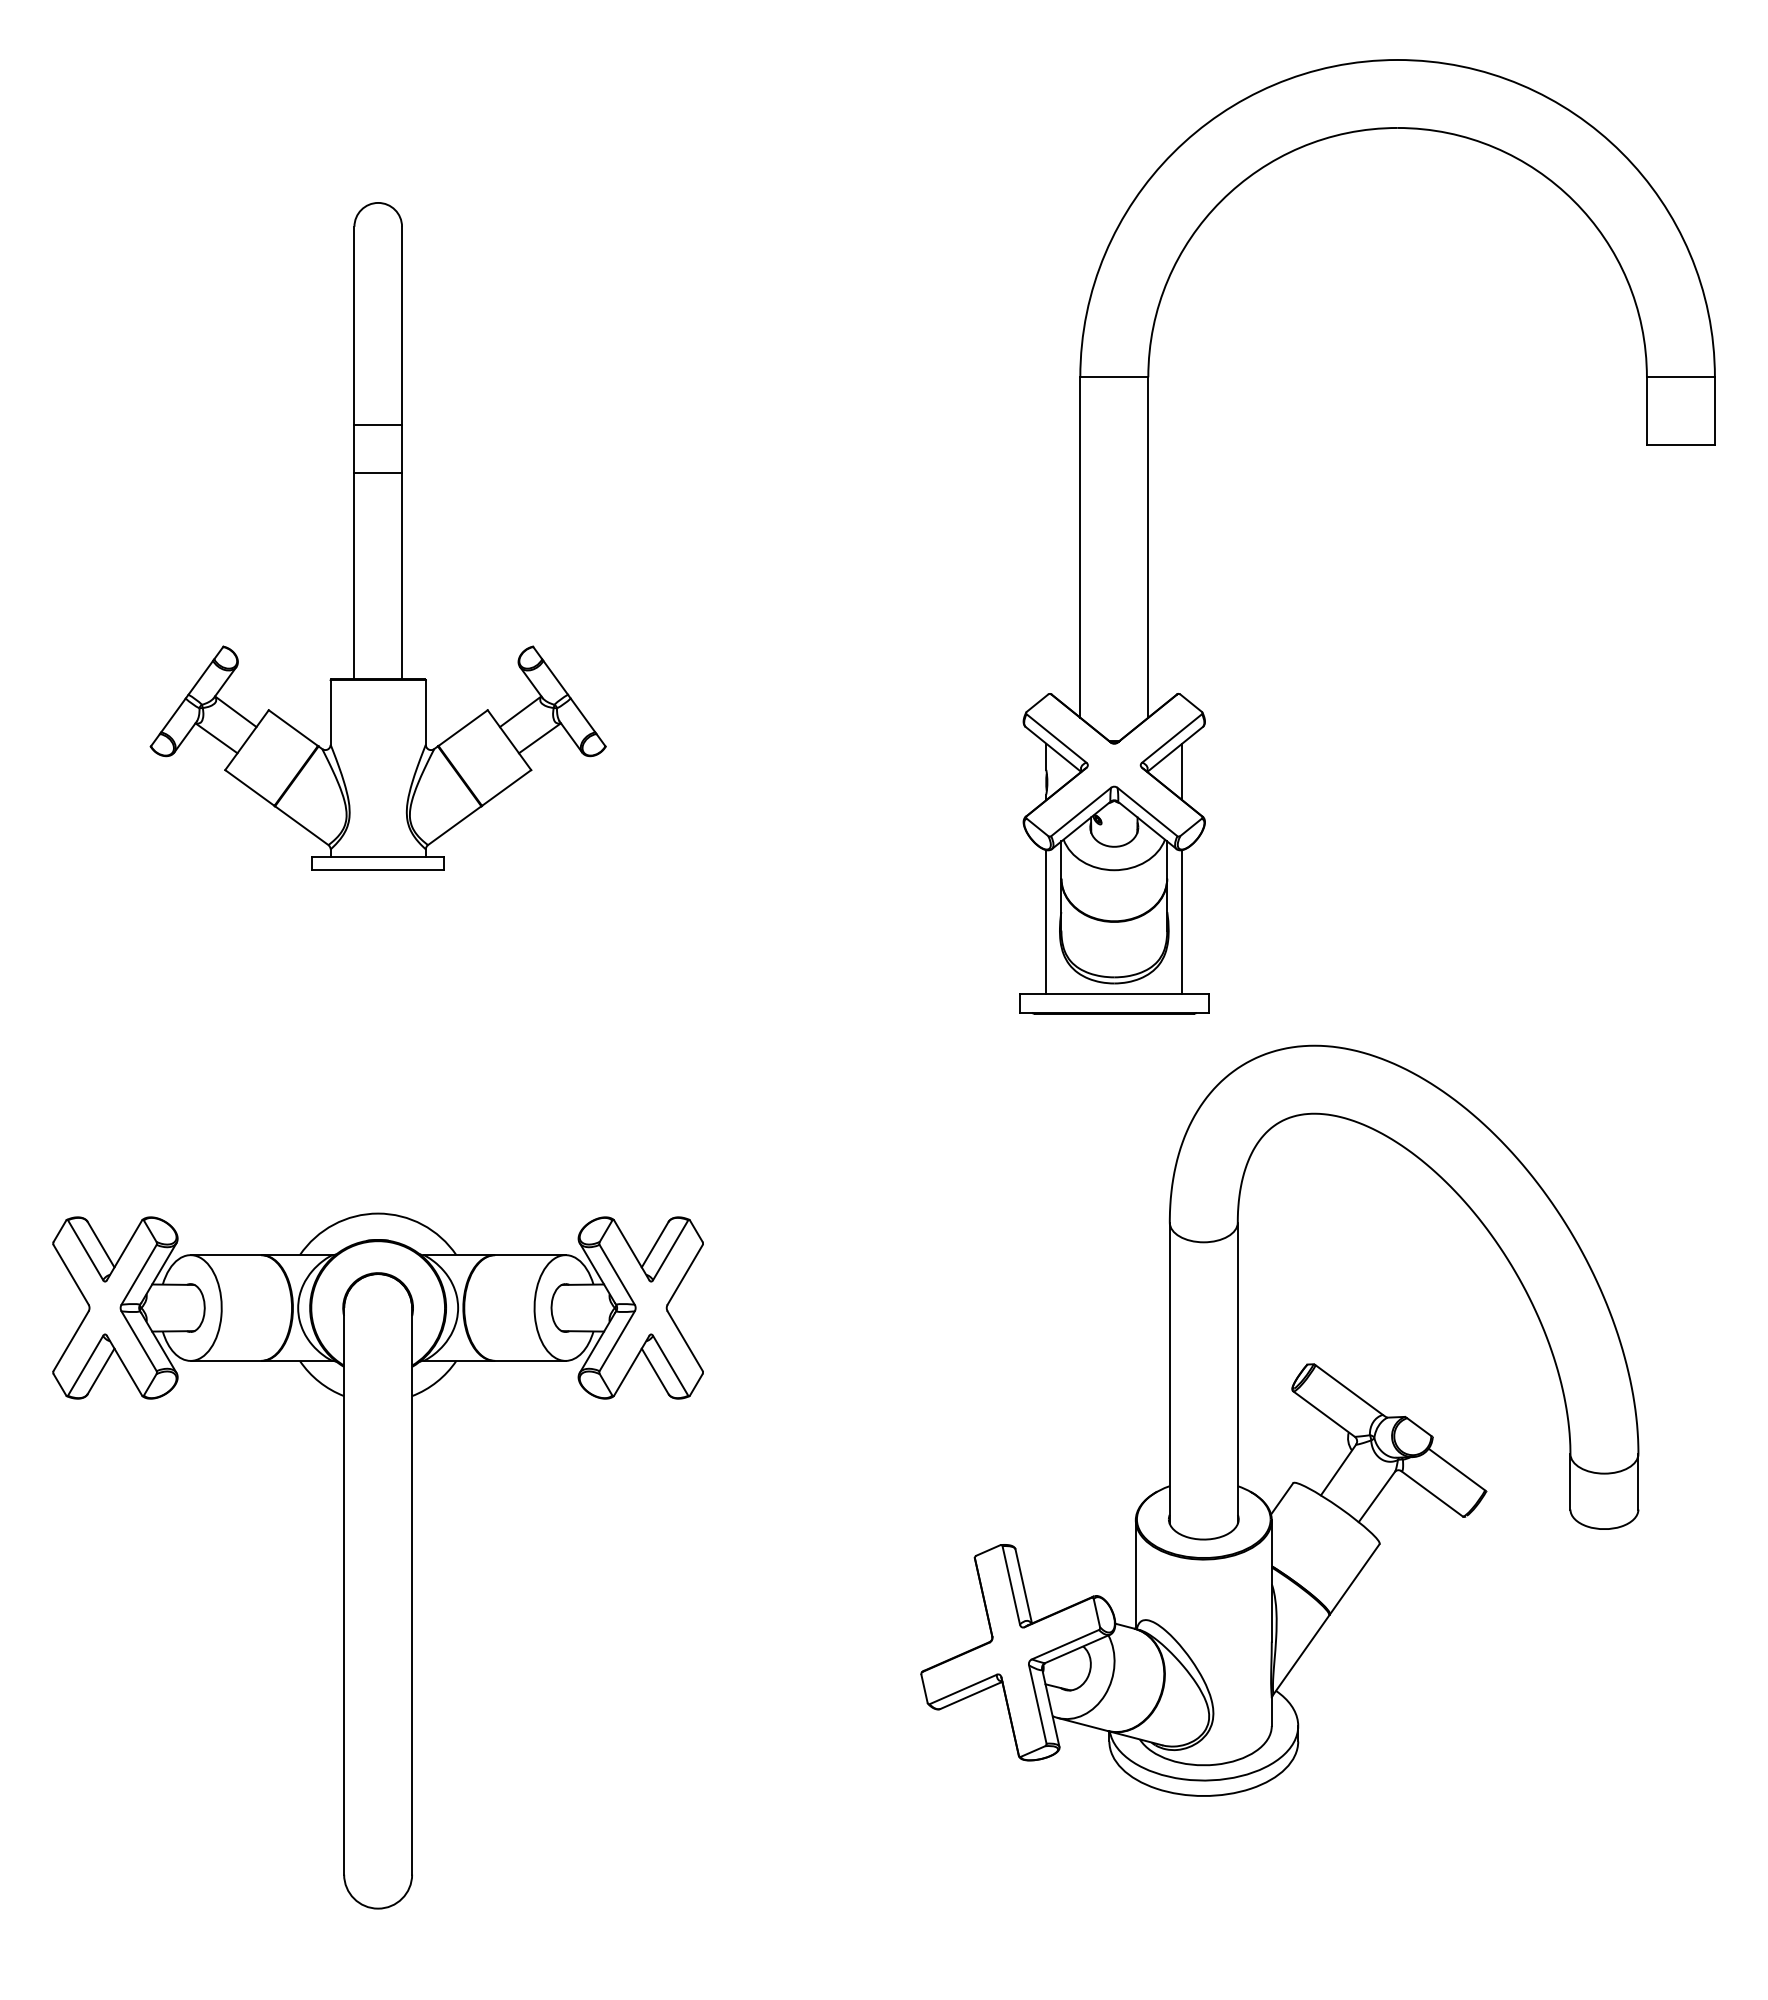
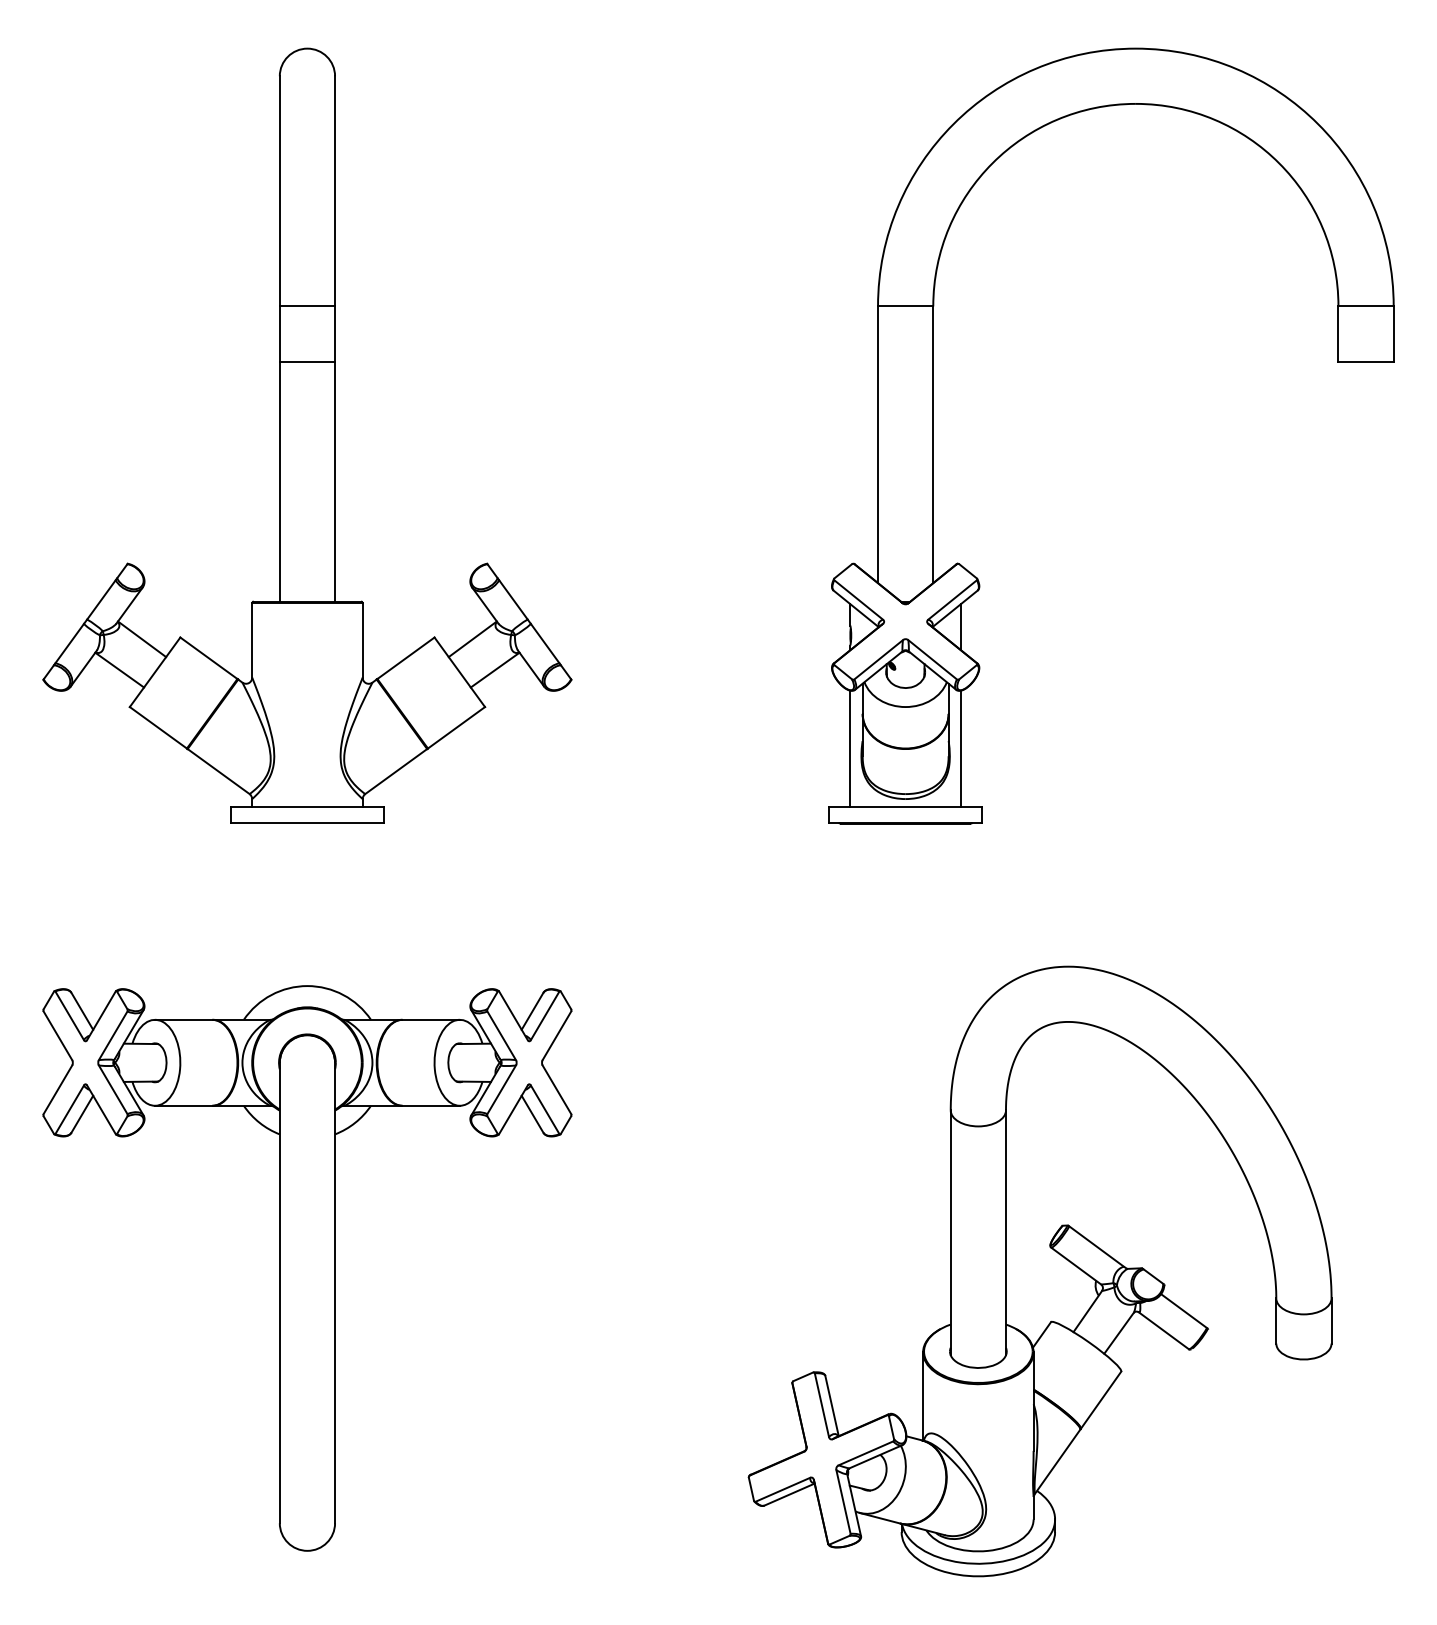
part: (378, 536) -> (307, 435), size x1.43
part: (1299, 1397) -> (1056, 1252), moved

